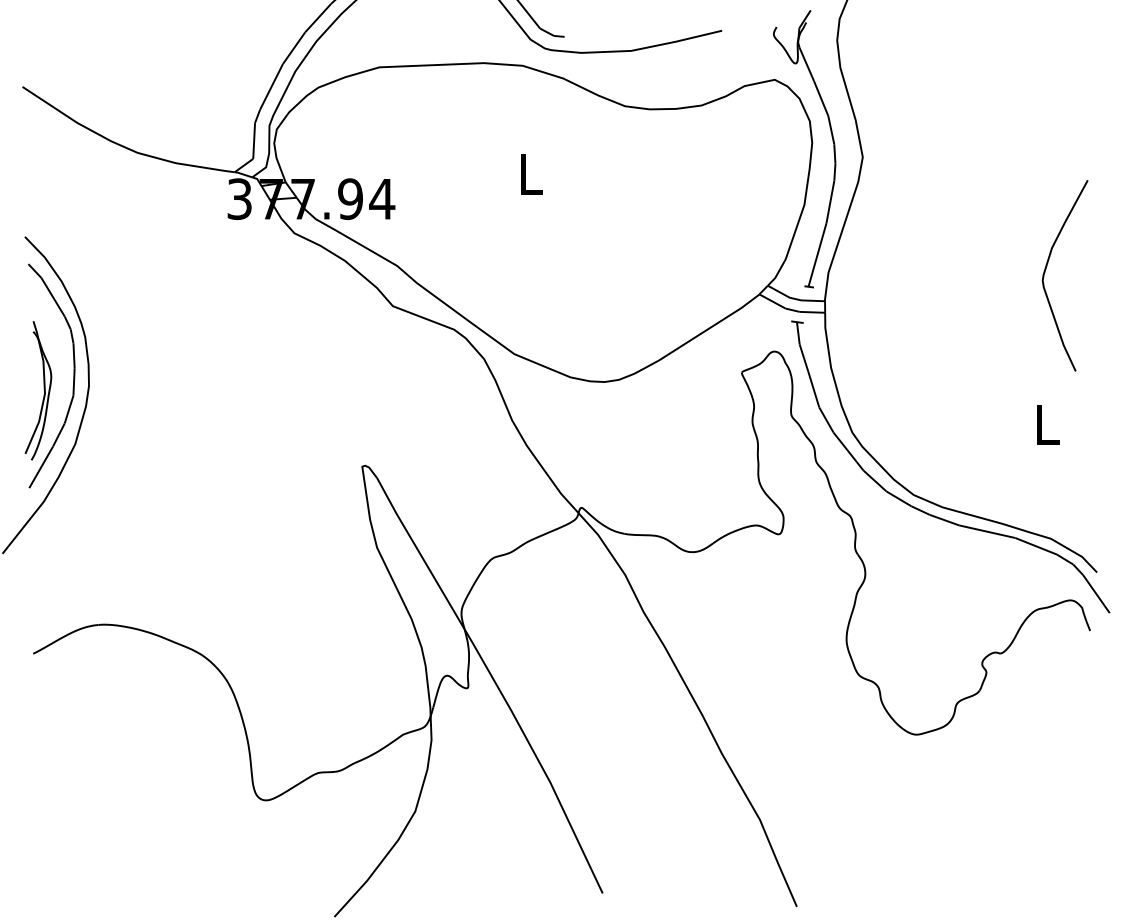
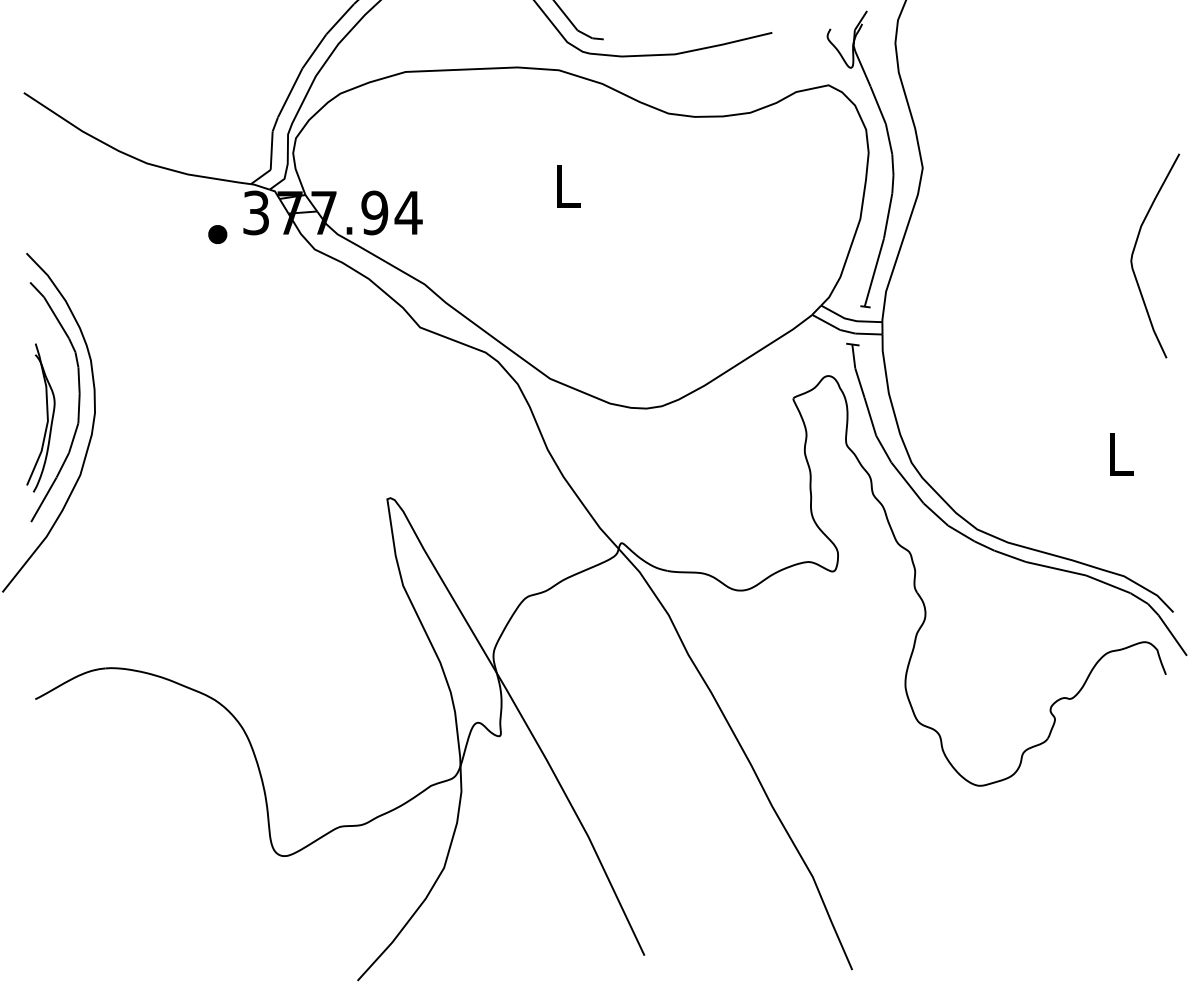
part: (203, 219) -> (217, 234), added
curve: (1046, 268) -> (1135, 248), moved

